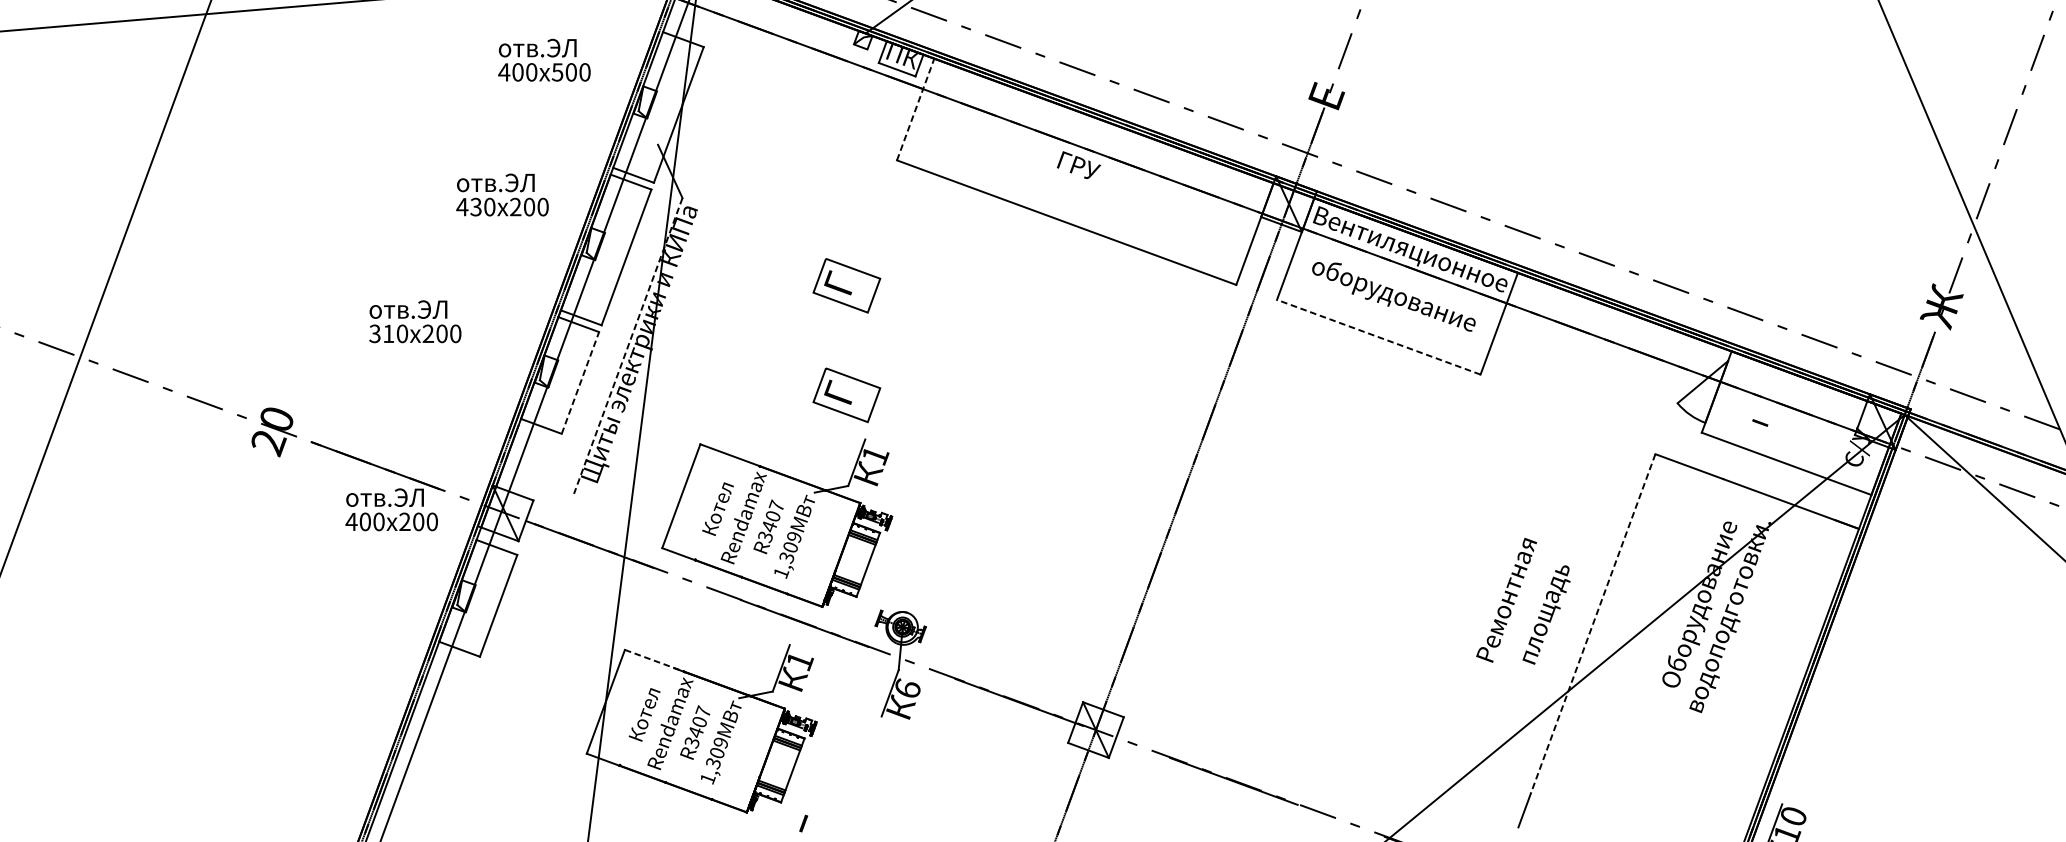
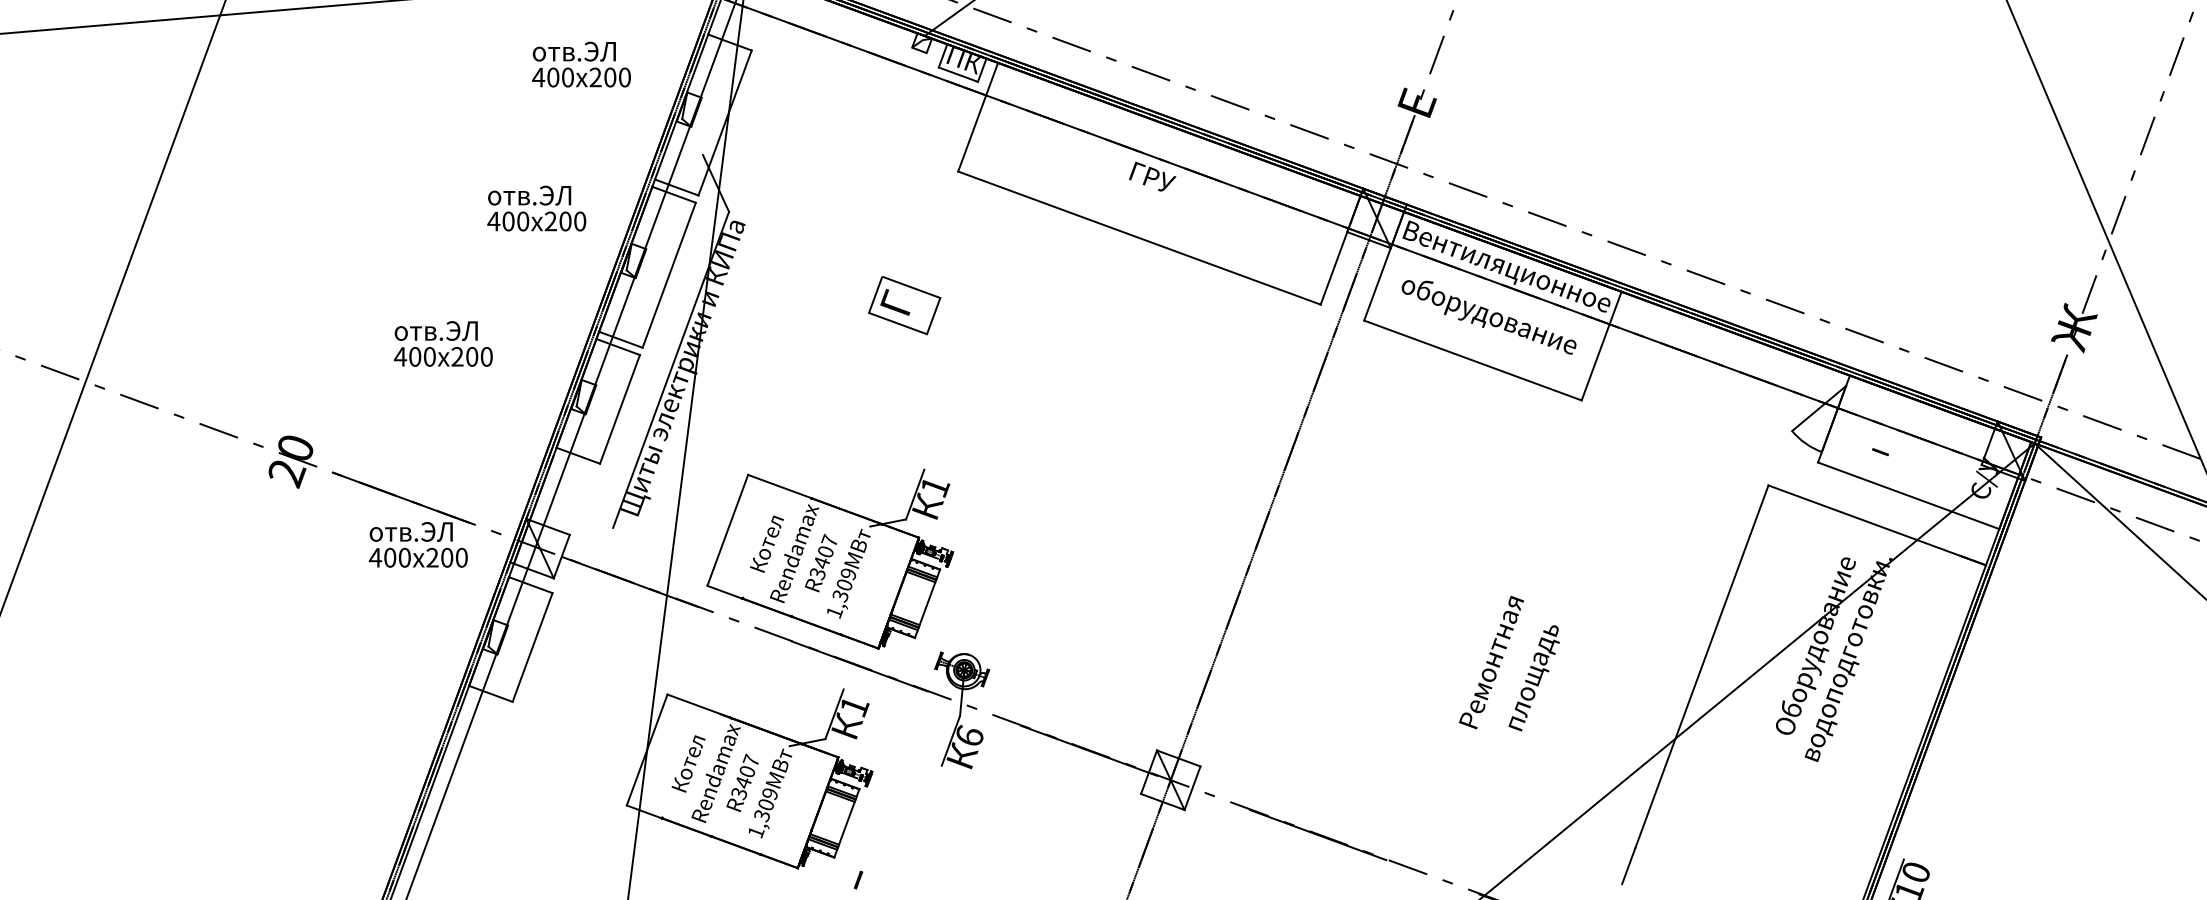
text: (557, 72) -> (595, 77), 500 -> 200
line: (916, 109) -> (978, 117), dashed -> solid
text: (476, 207) -> (508, 221), 430 -> 400
text: (381, 333) -> (407, 356), 310 -> 400
line: (1378, 337) -> (1472, 360), dashed -> solid
line: (627, 346) -> (670, 370), dashed -> solid
line: (580, 383) -> (620, 409), dashed -> solid
part: (846, 395) -> (904, 422), removed
text: (1523, 601) -> (1509, 663), moved
line: (1592, 624) -> (1701, 667), dashed -> solid
line: (654, 661) -> (699, 706), dashed -> solid

